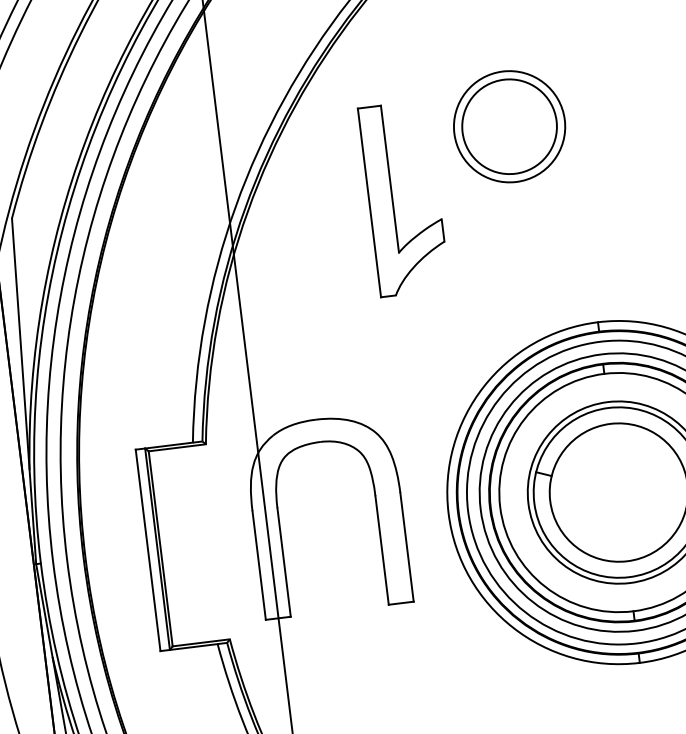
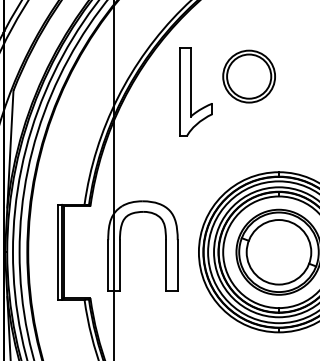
part: (402, 197) -> (195, 91), moved

